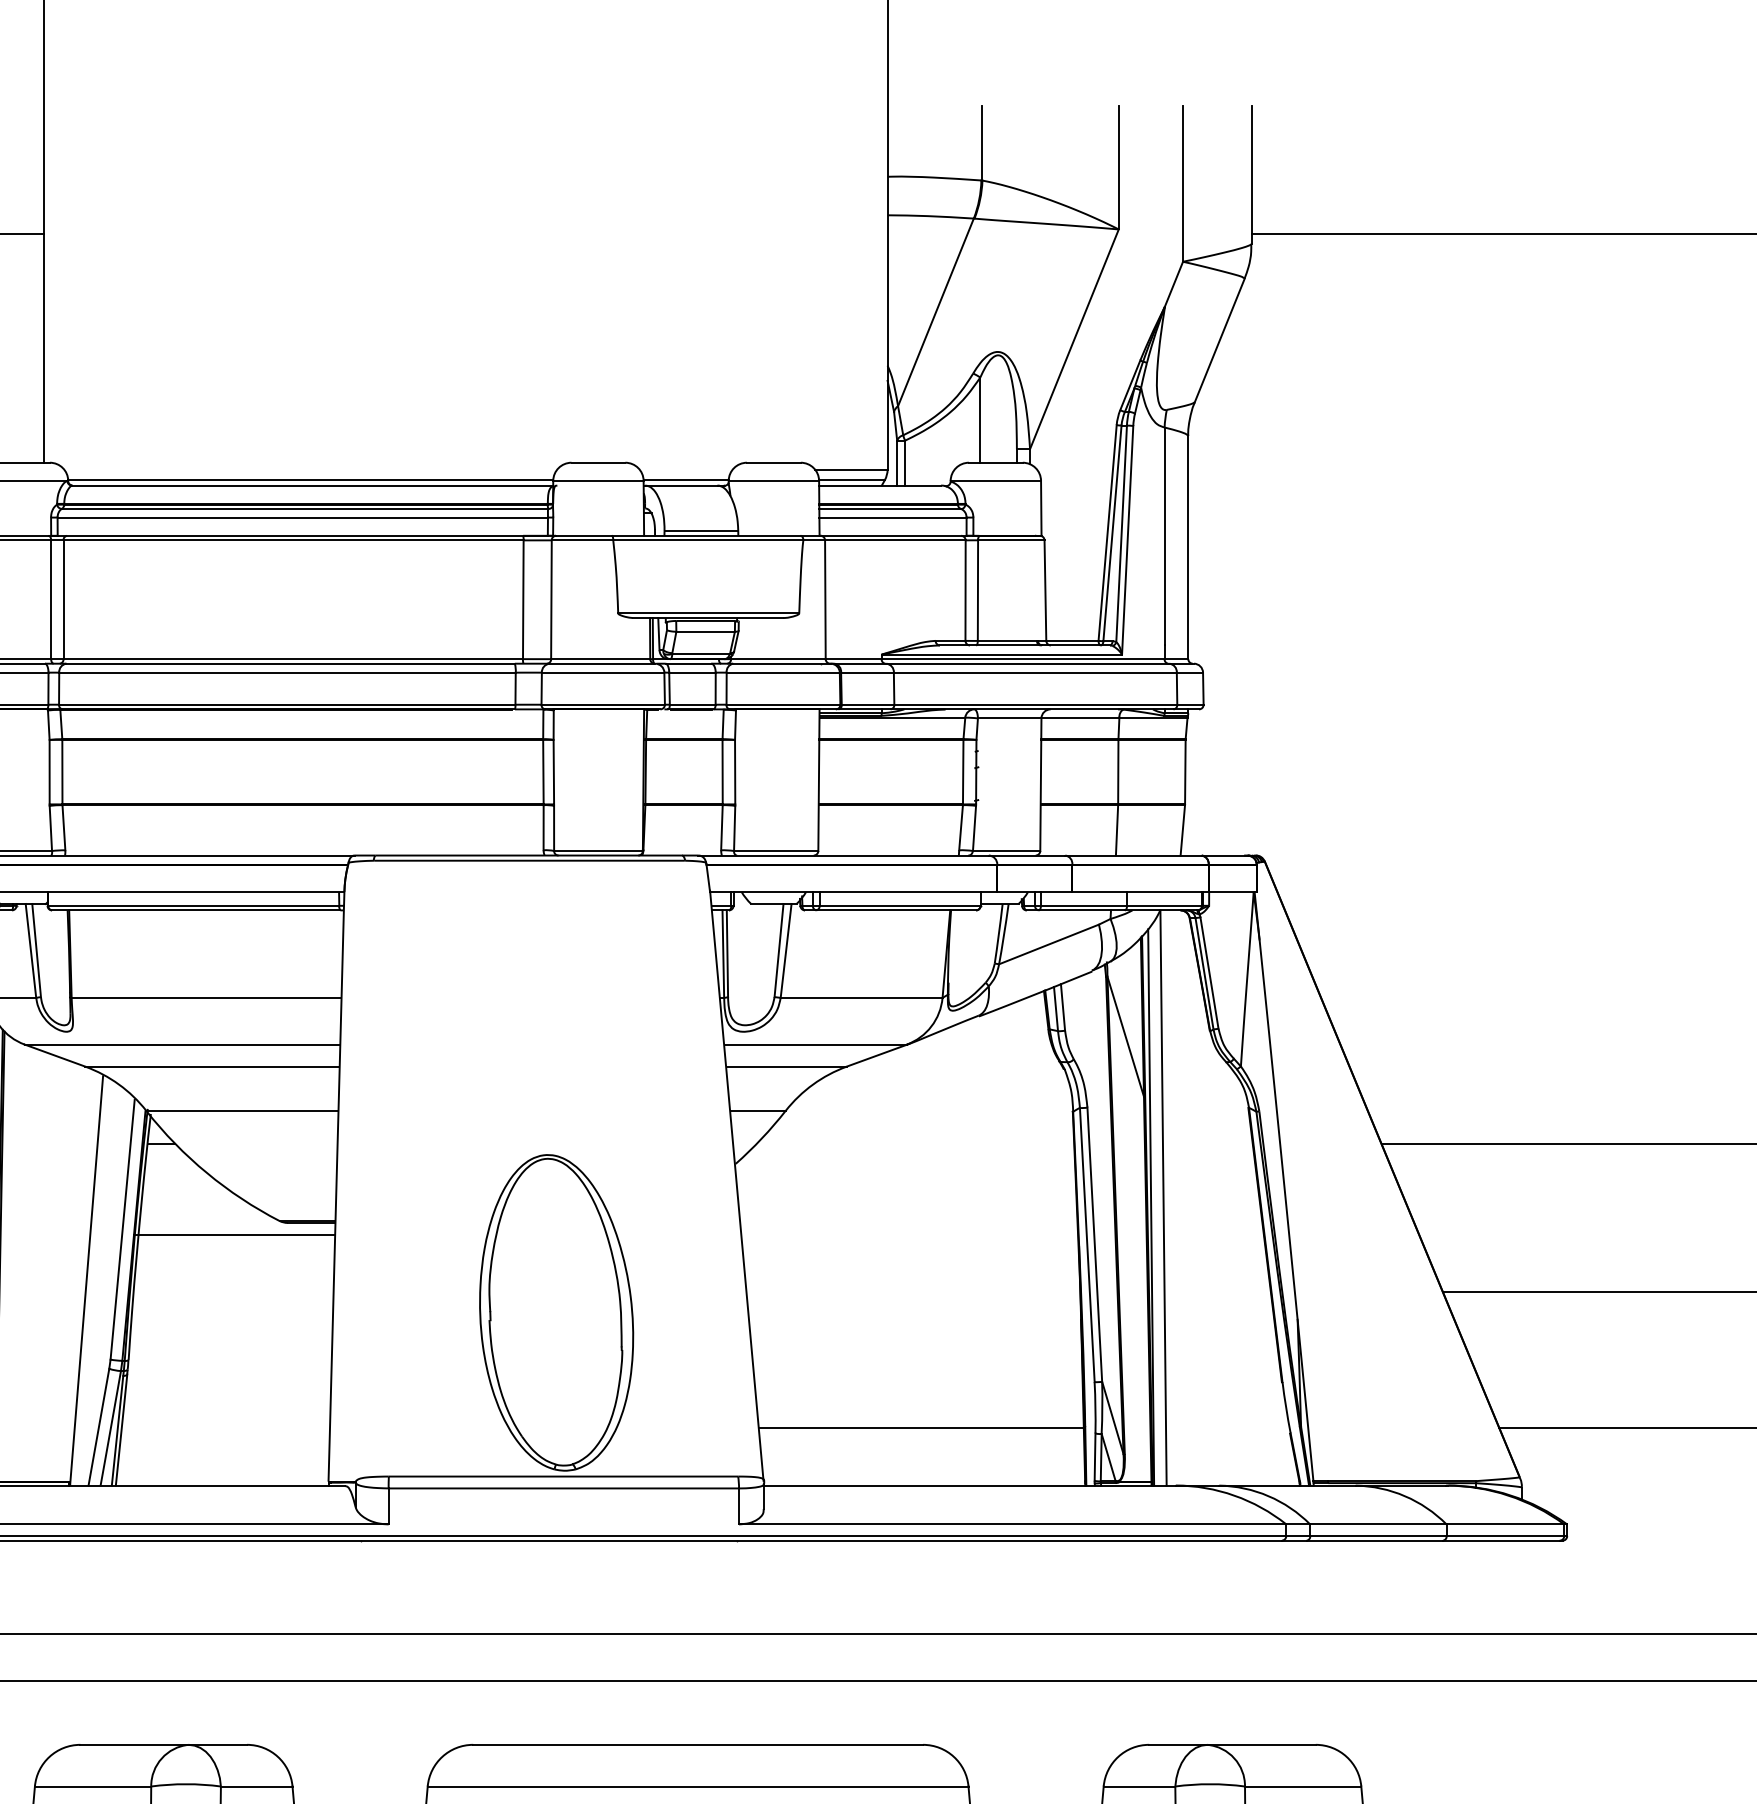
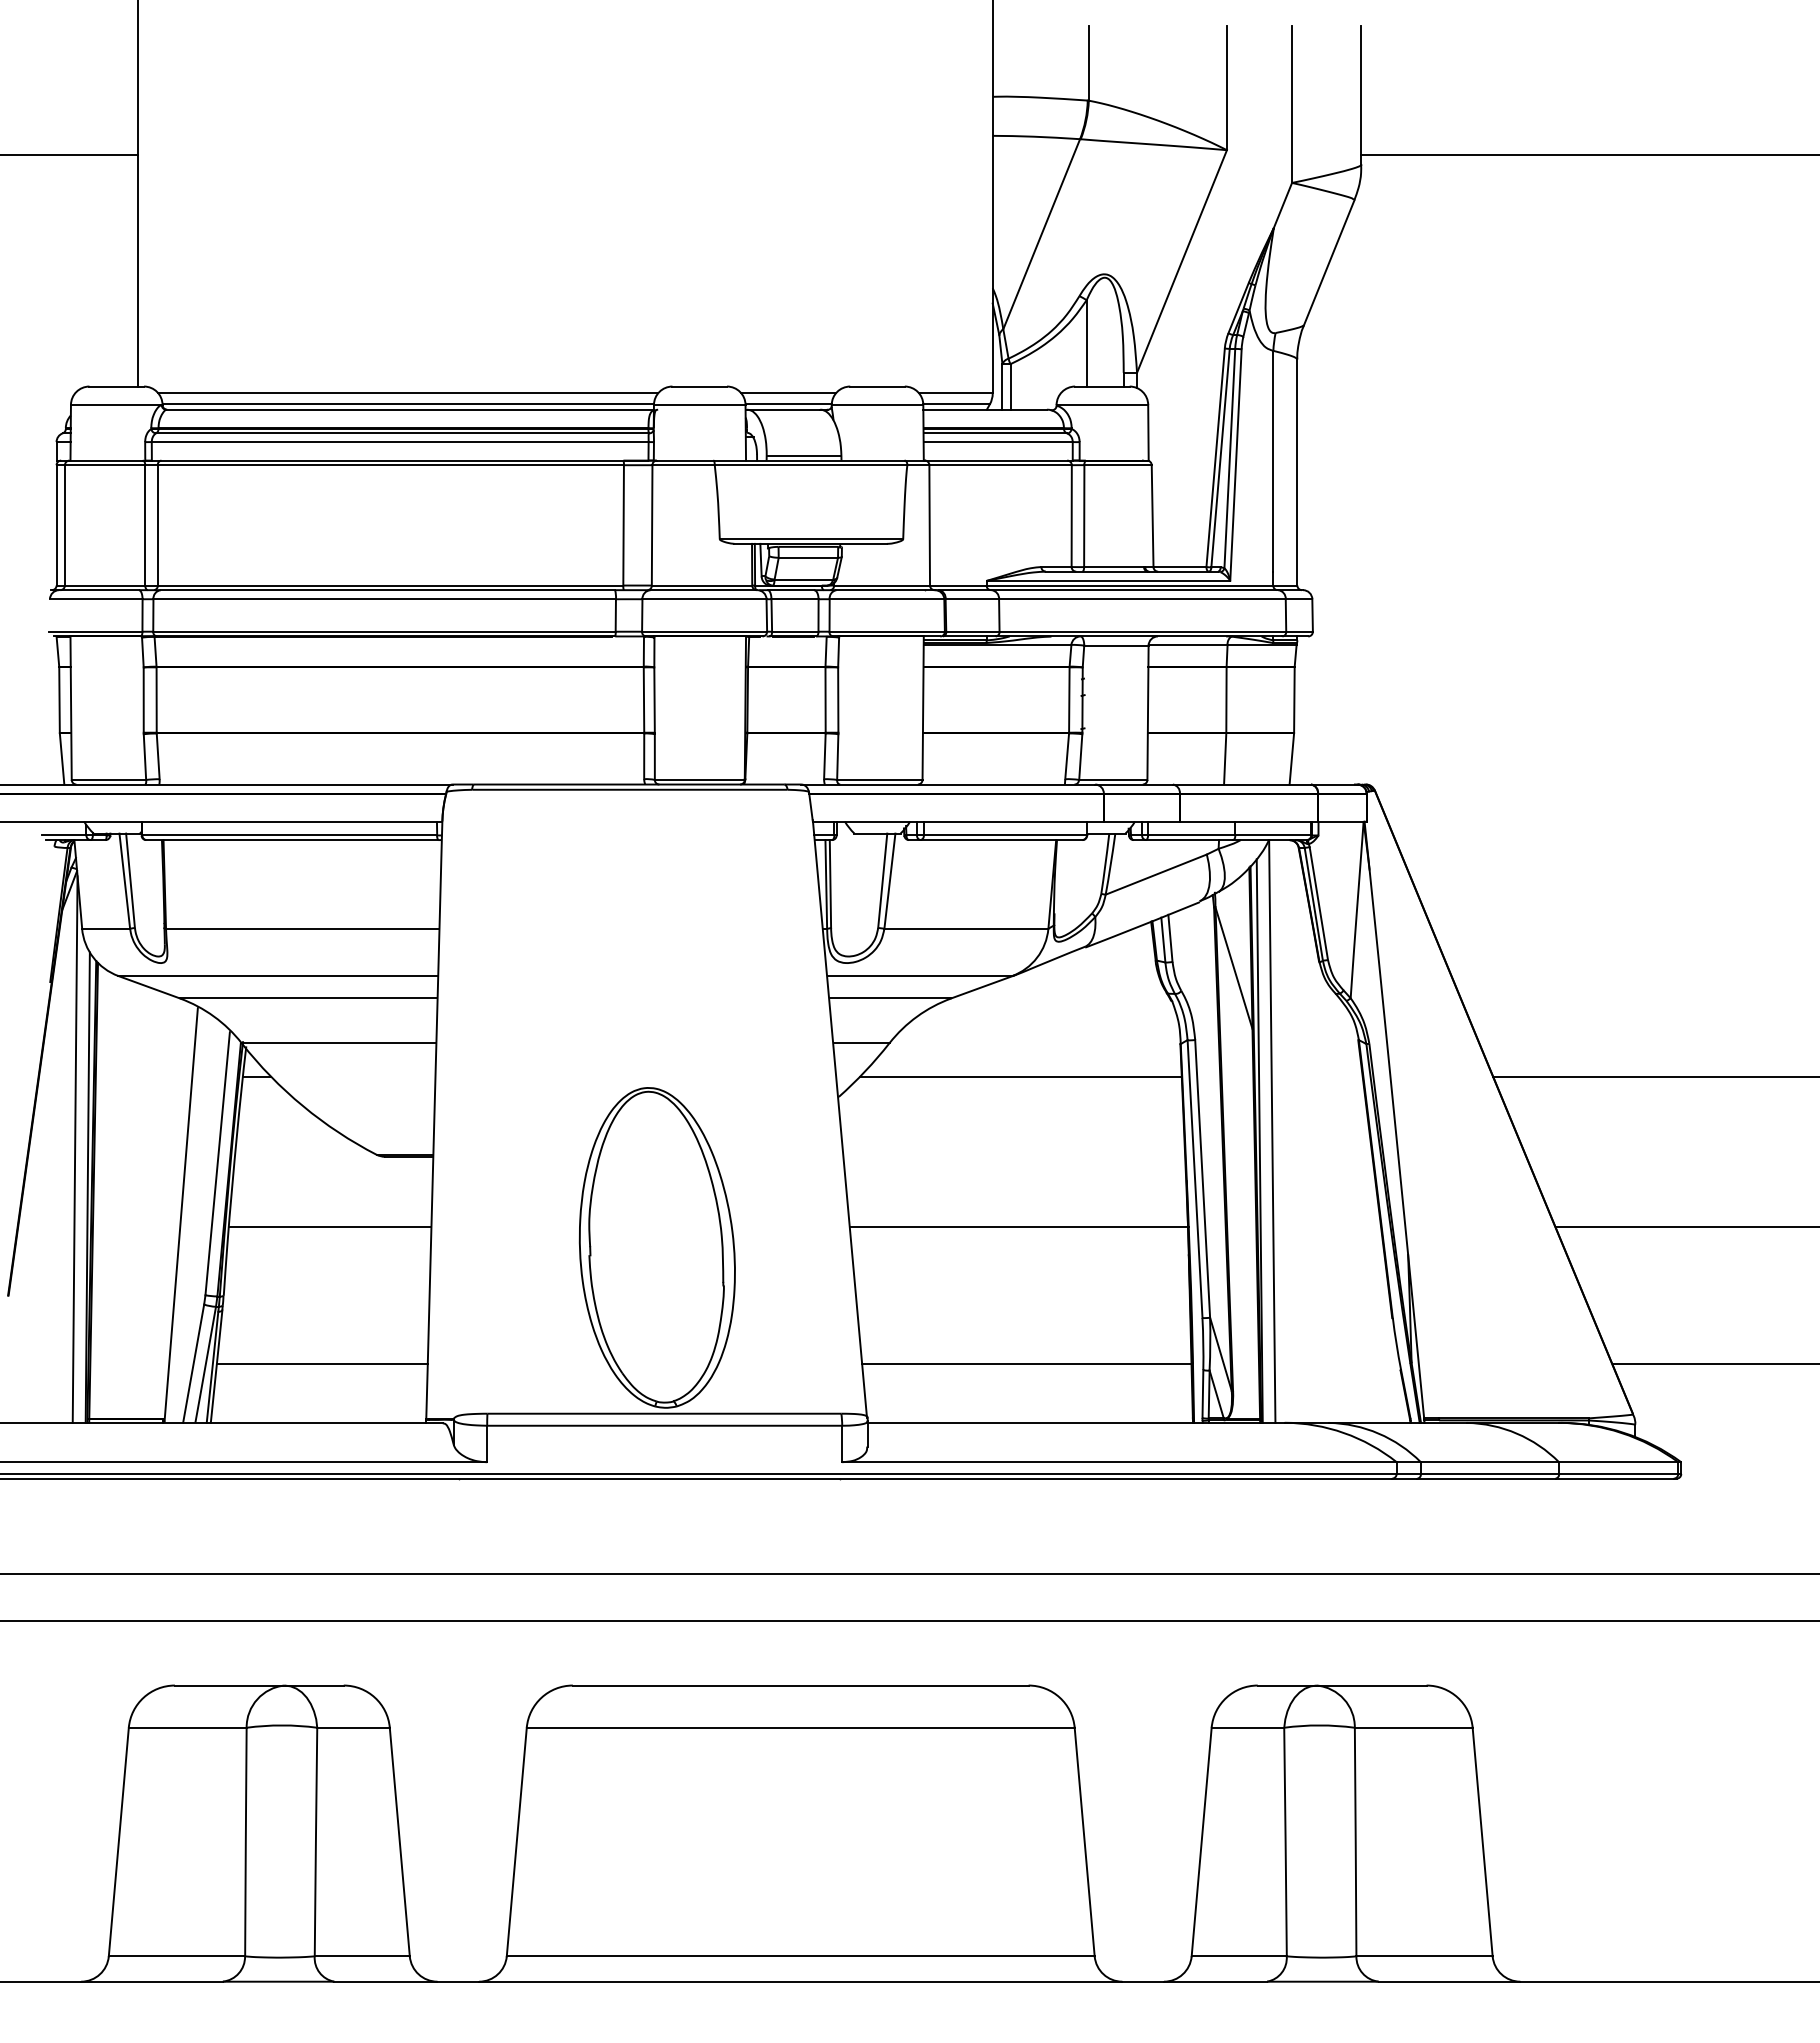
line: (310, 469) -> (408, 393), added
line: (686, 469) -> (788, 393), added
line: (916, 1143) -> (1021, 1076), added
line: (233, 1234) -> (329, 1226), moved
line: (913, 1291) -> (1018, 1226), added
line: (225, 1427) -> (321, 1364), added

